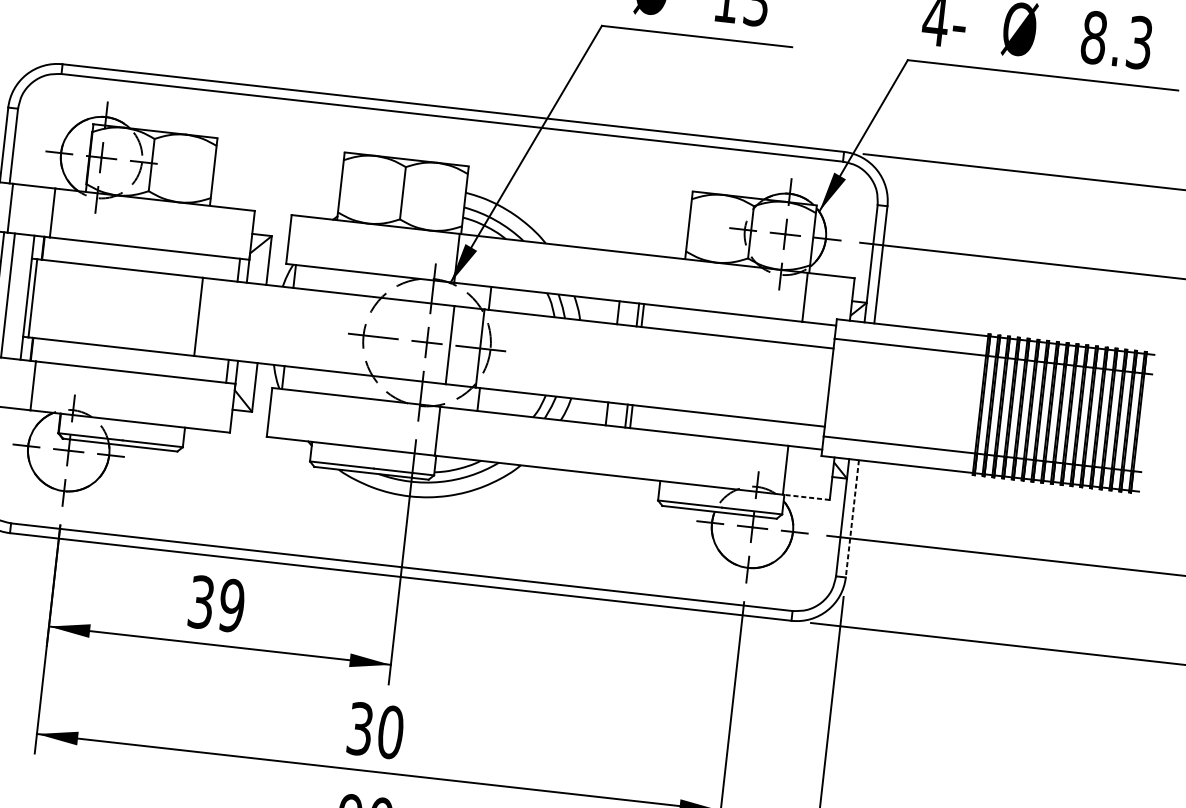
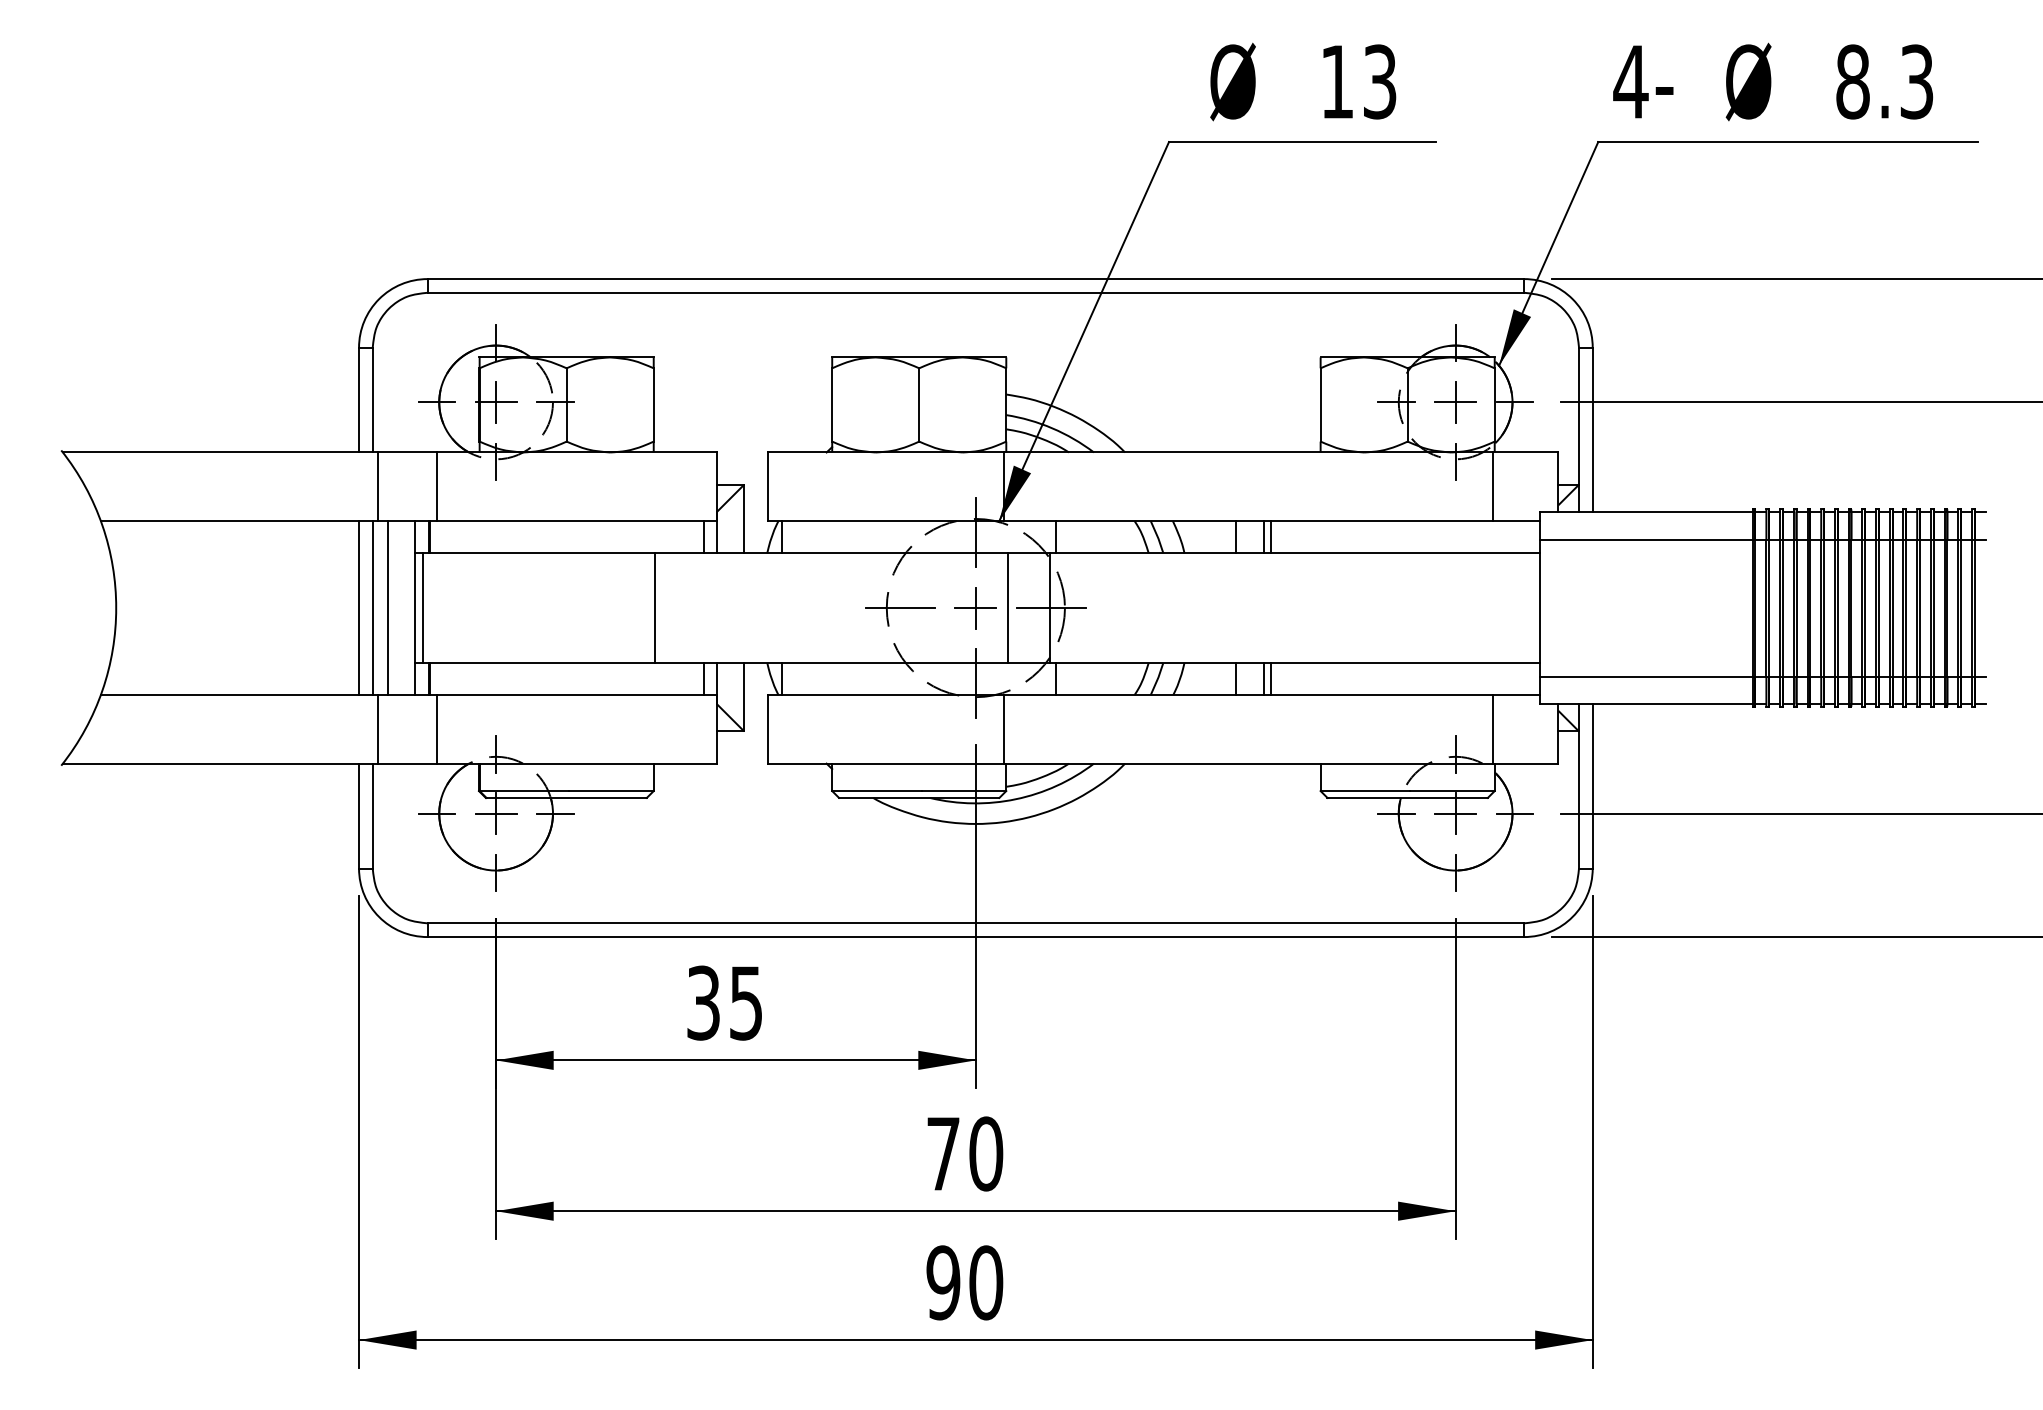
line: (806, 497) -> (1525, 763), dashed -> solid
line: (852, 518) -> (1592, 786), dashed -> solid
text: (232, 605) -> (746, 1002), 39 -> 35
text: (360, 728) -> (943, 1153), 30 -> 70

